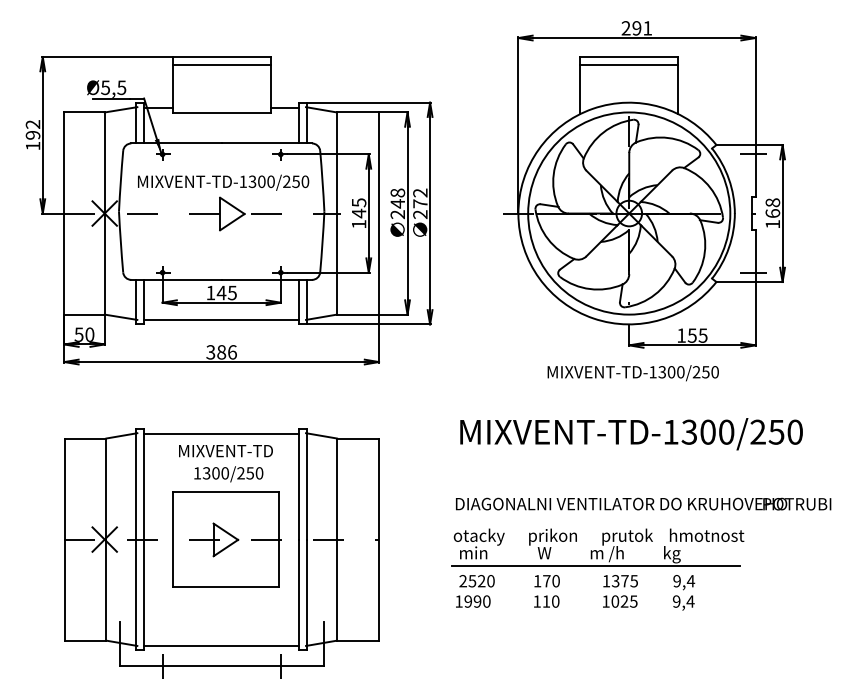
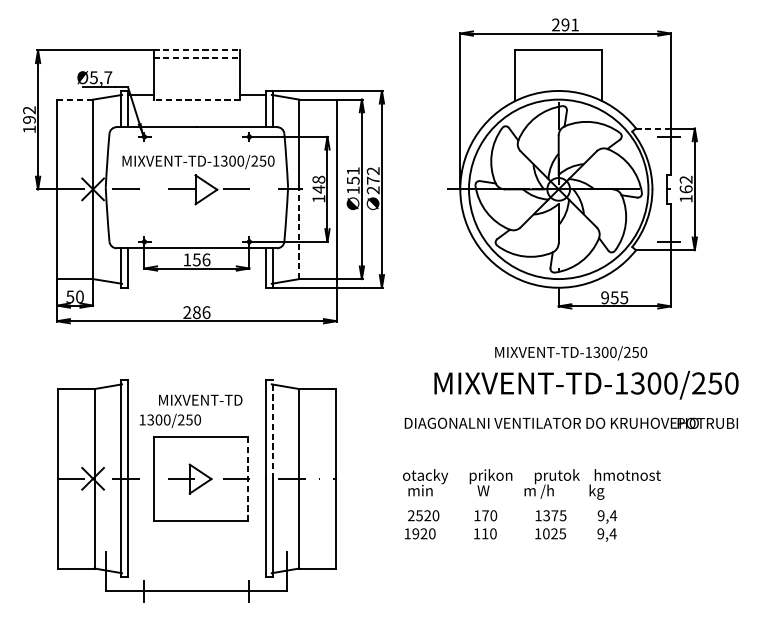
line: (221, 57) -> (196, 50), solid -> dashed
line: (221, 65) -> (196, 57), solid -> dashed
line: (629, 65) -> (558, 57), removed
text: (121, 87) -> (107, 77), Ø5,5 -> Ø5,7
line: (85, 112) -> (76, 99), solid -> dashed
line: (221, 112) -> (196, 99), solid -> dashed
line: (736, 145) -> (653, 128), solid -> dashed
text: (358, 202) -> (318, 179), 145 -> 148
text: (772, 202) -> (685, 179), 168 -> 162
text: (397, 203) -> (352, 180), 248 -> 151
line: (337, 264) -> (299, 234), solid -> dashed
text: (226, 292) -> (201, 259), 145 -> 156
line: (221, 319) -> (196, 283), removed
text: (681, 335) -> (605, 297), 155 -> 955
text: (210, 352) -> (186, 312), 386 -> 286
text: (632, 373) -> (570, 353), moved
line: (221, 433) -> (196, 384), removed
text: (631, 434) -> (586, 385), moved
text: (228, 474) -> (170, 421), moved
line: (307, 483) -> (273, 429), solid -> dashed
text: (643, 503) -> (571, 422), moved
line: (278, 540) -> (247, 479), solid -> dashed
line: (595, 566) -> (528, 502), removed
text: (477, 601) -> (423, 533), 1990 -> 1920
line: (221, 645) -> (196, 572), removed

